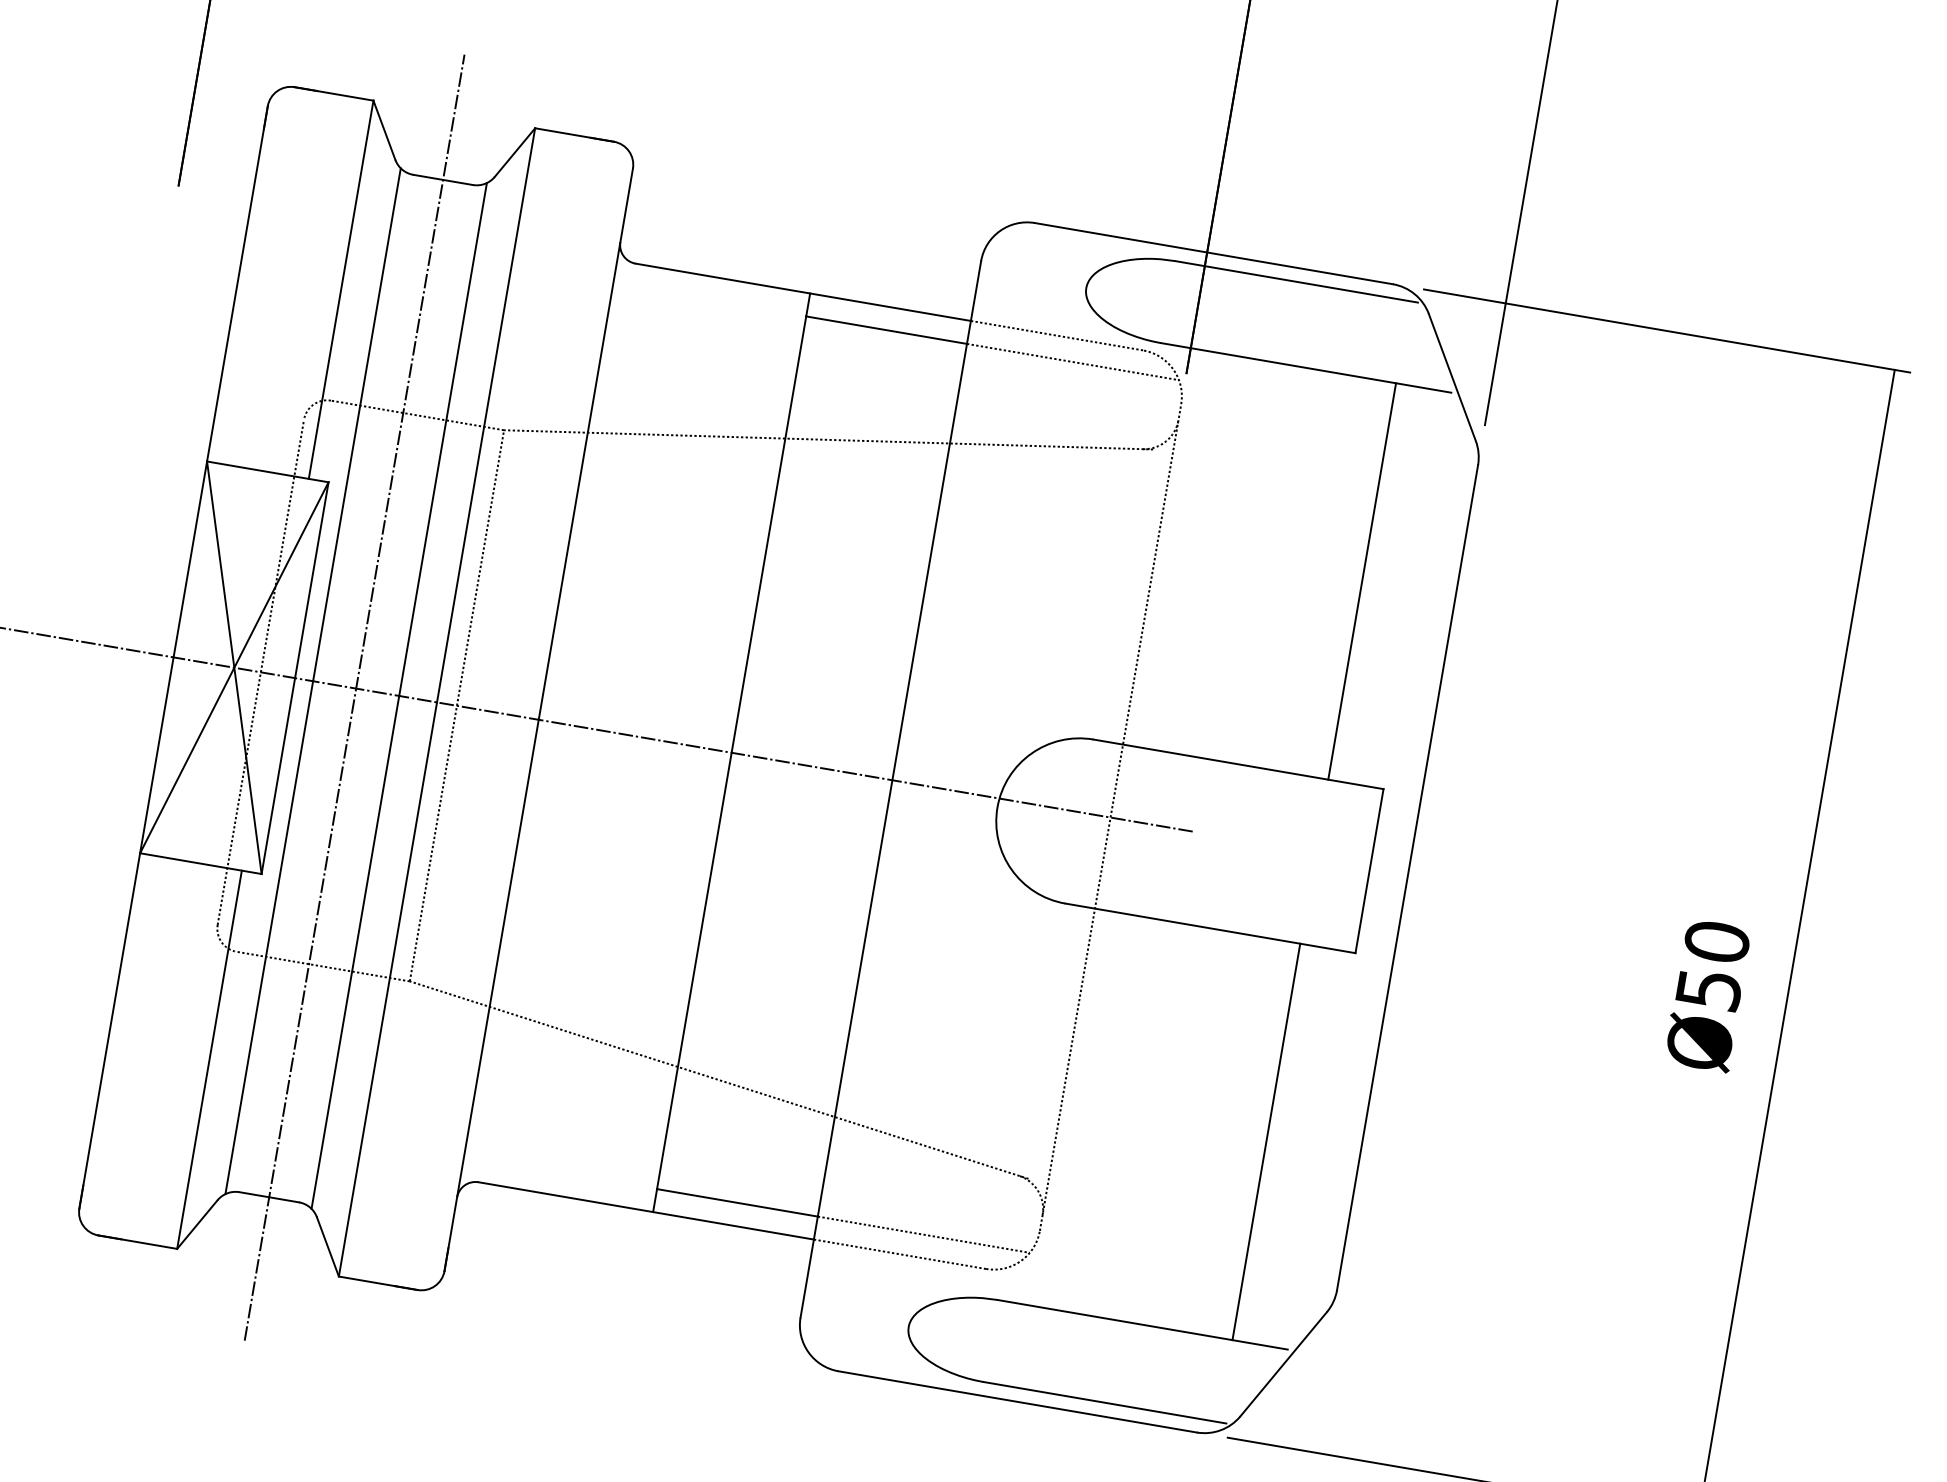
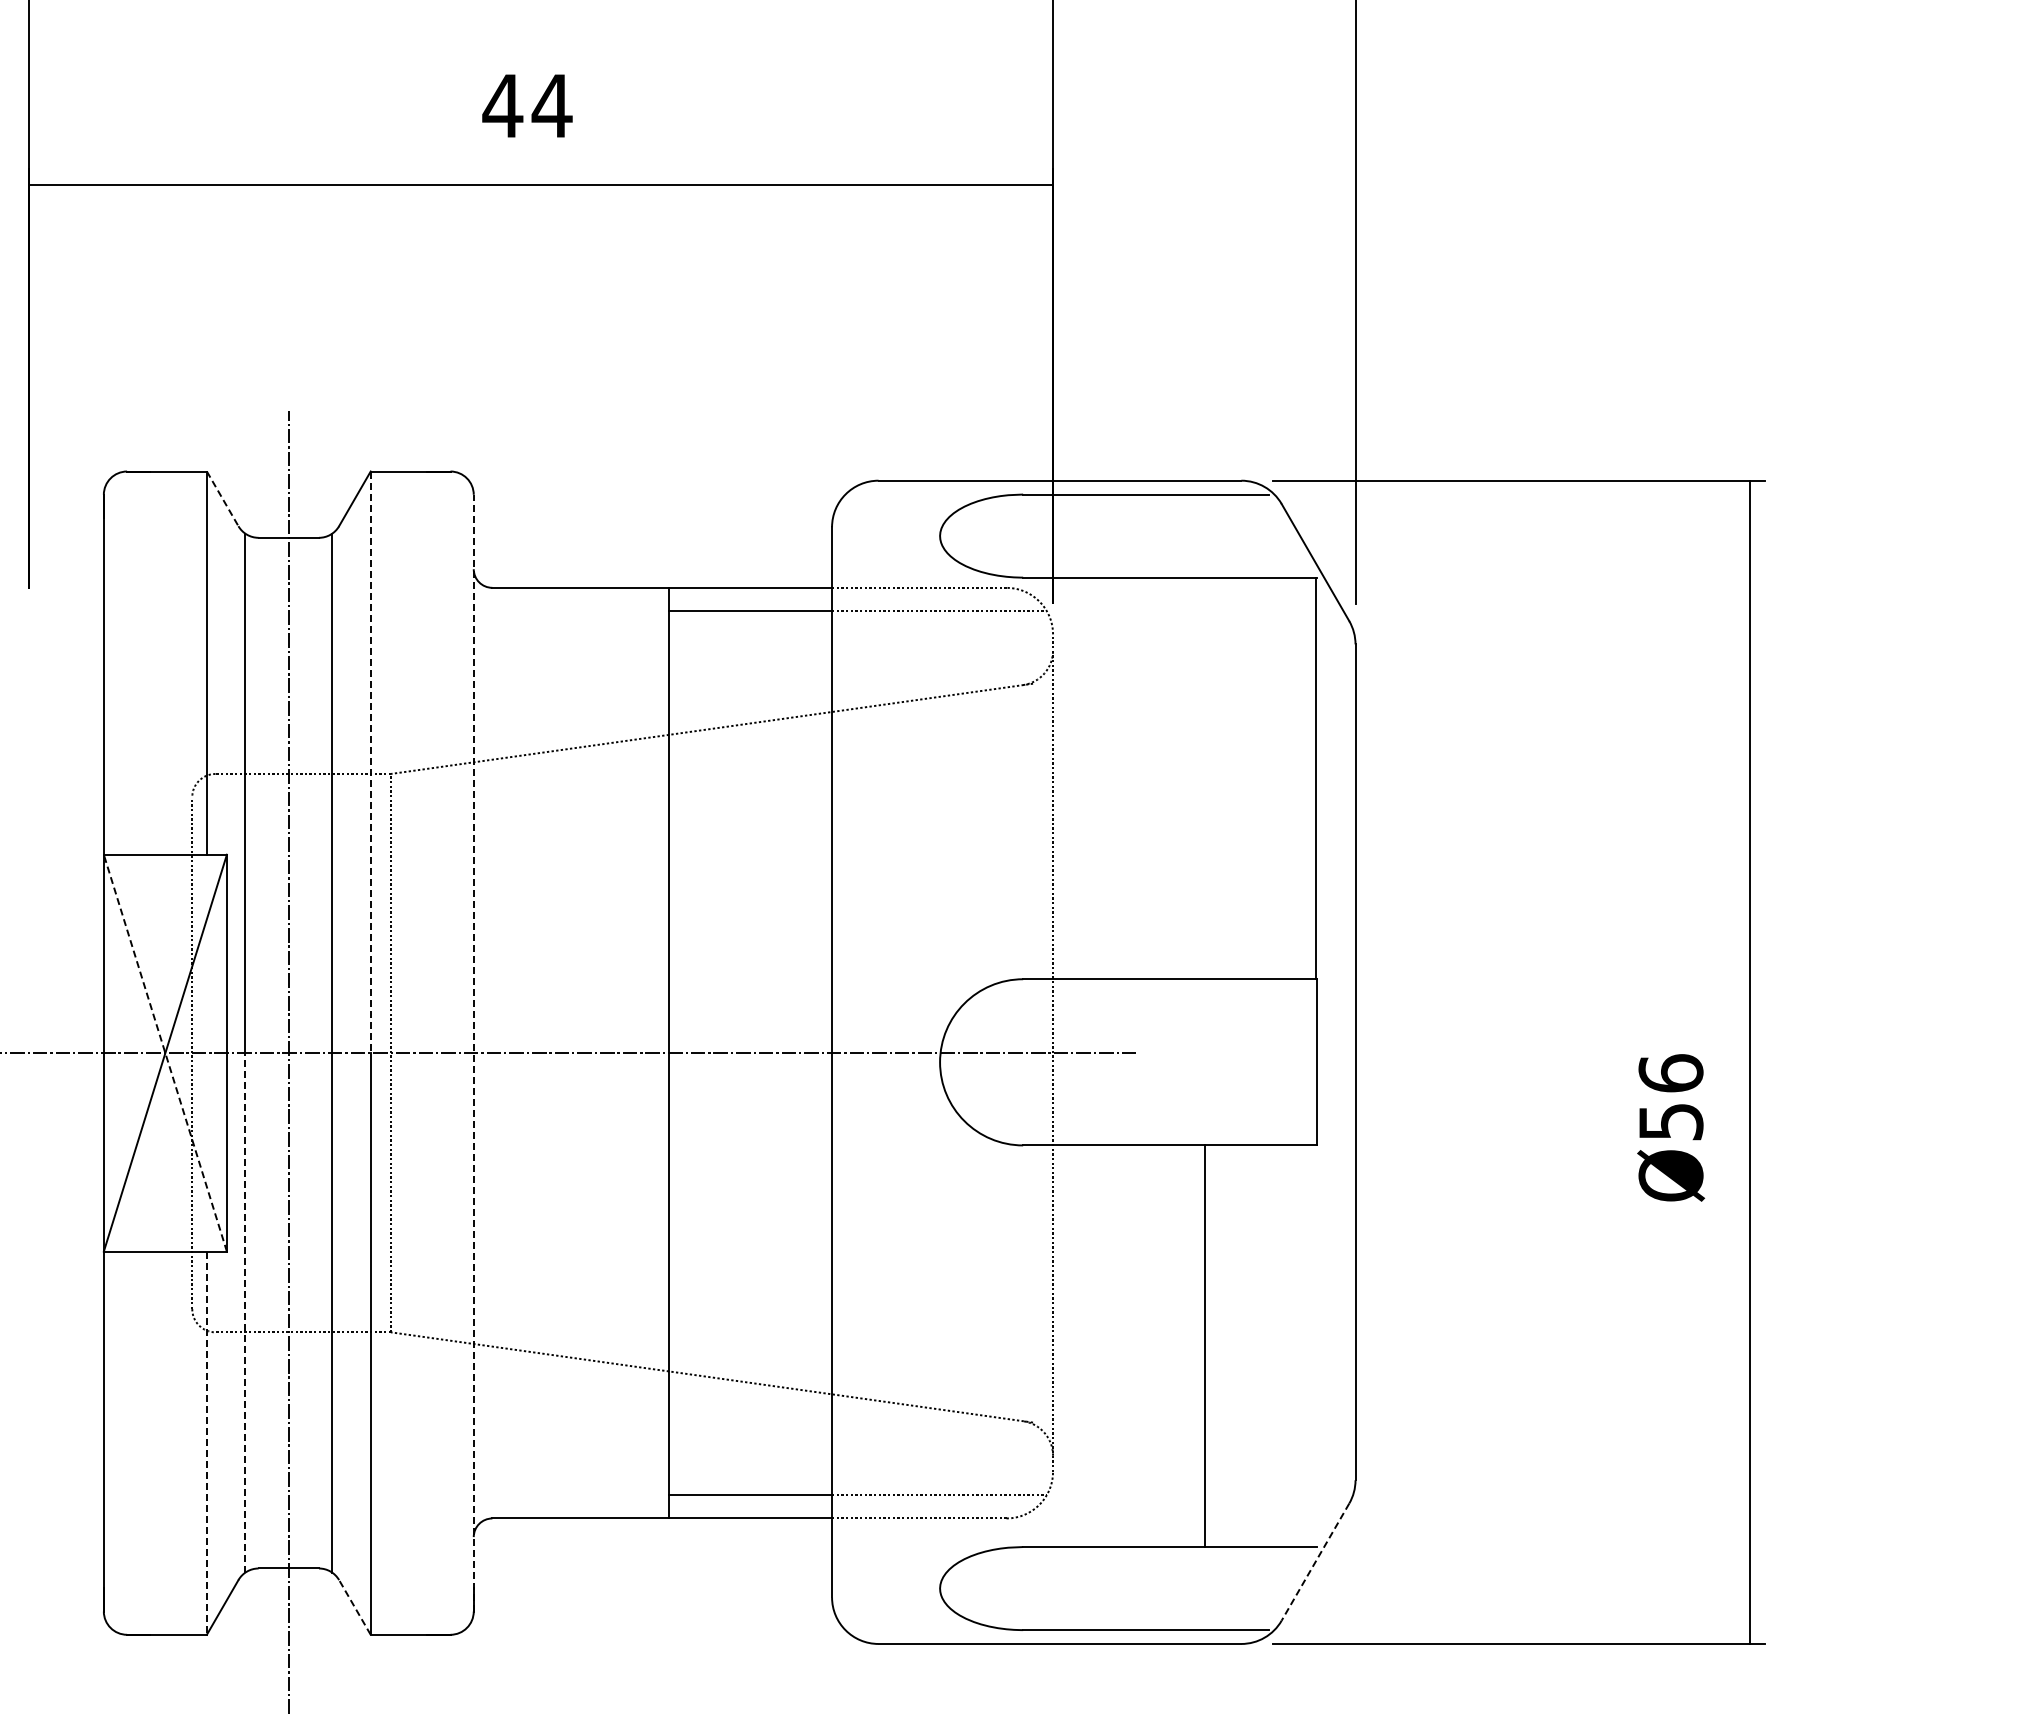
line: (384, 129) -> (222, 498), solid -> dashed
line: (485, 415) -> (370, 762), solid -> dashed
line: (1362, 581) -> (1316, 778), moved
line: (234, 668) -> (165, 1053), solid -> dashed
line: (538, 719) -> (473, 1052), solid -> dashed
line: (269, 937) -> (245, 1312), solid -> dashed
text: (1716, 941) -> (1670, 1073), Ø50 -> Ø56
line: (209, 1060) -> (206, 1443), solid -> dashed
line: (1266, 1142) -> (1205, 1346), moved
line: (327, 1246) -> (354, 1607), solid -> dashed
line: (1283, 1364) -> (1315, 1562), solid -> dashed

